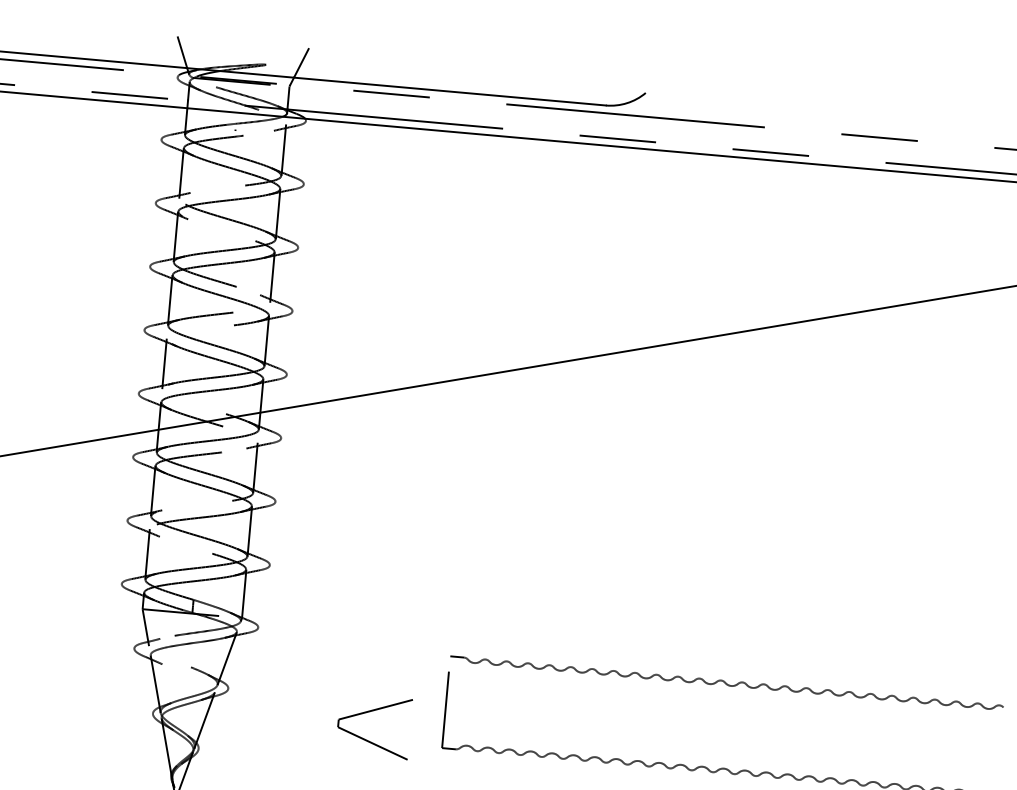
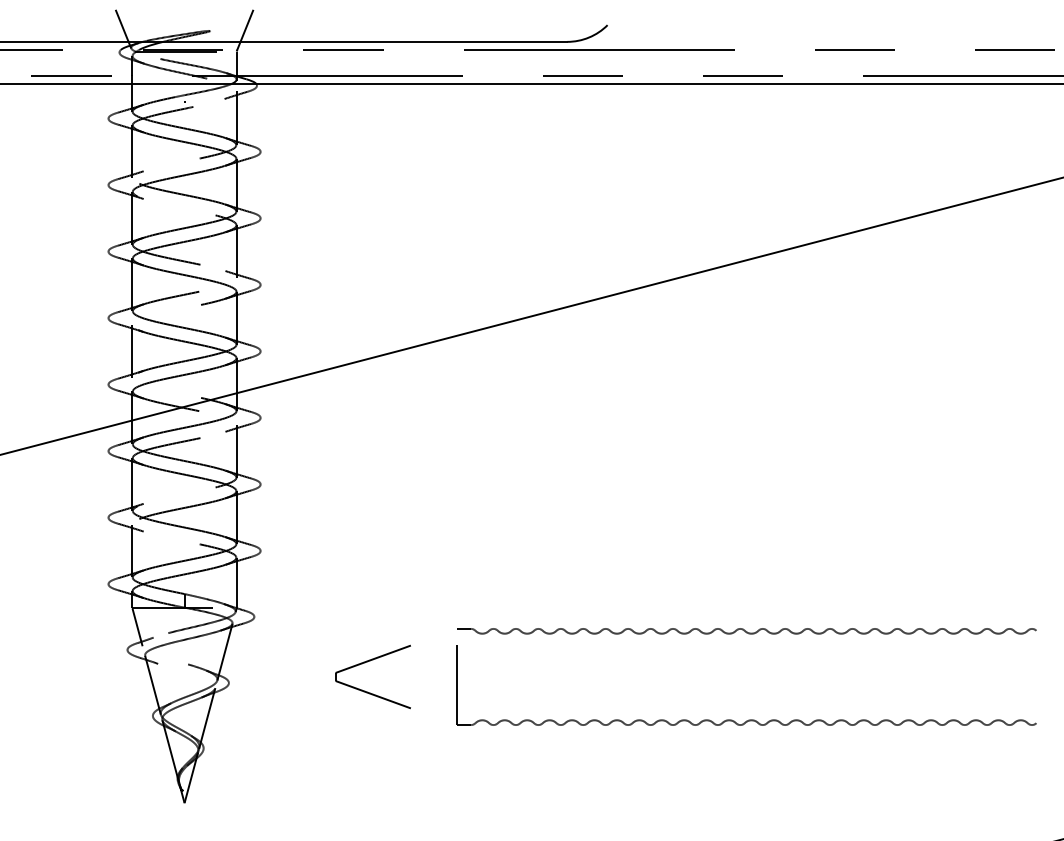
part: (368, 713) -> (365, 663), moved

